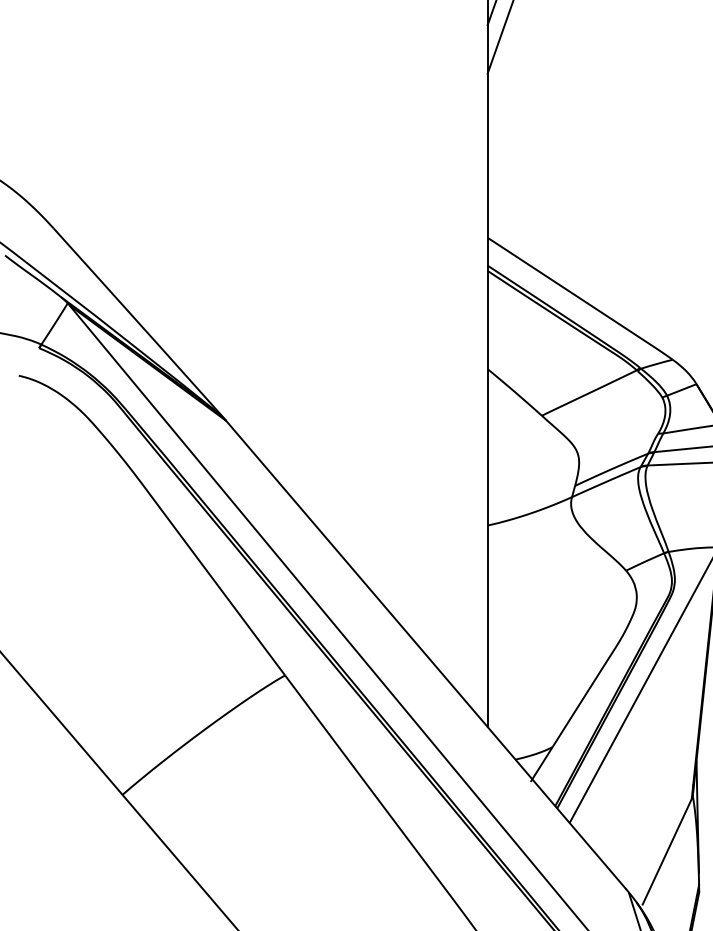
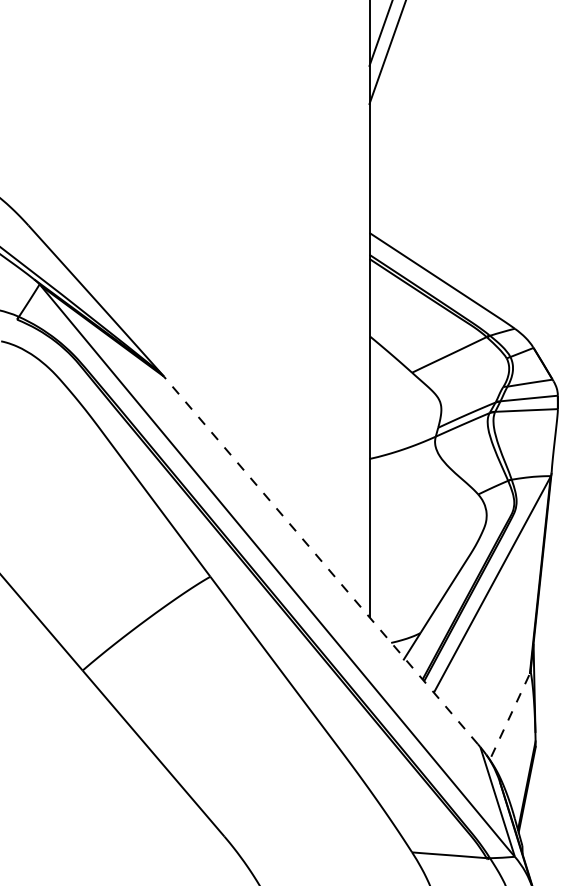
line: (426, 654) -> (321, 560), solid -> dashed
line: (667, 852) -> (510, 715), solid -> dashed

